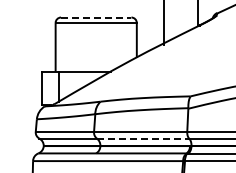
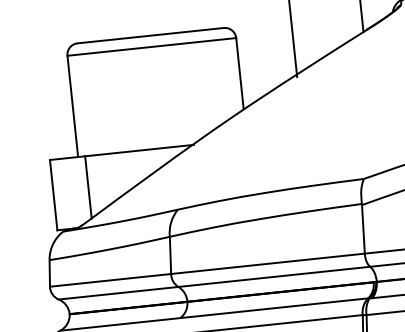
line: (96, 17) -> (151, 35), dashed -> solid
line: (143, 138) -> (275, 276), dashed -> solid

